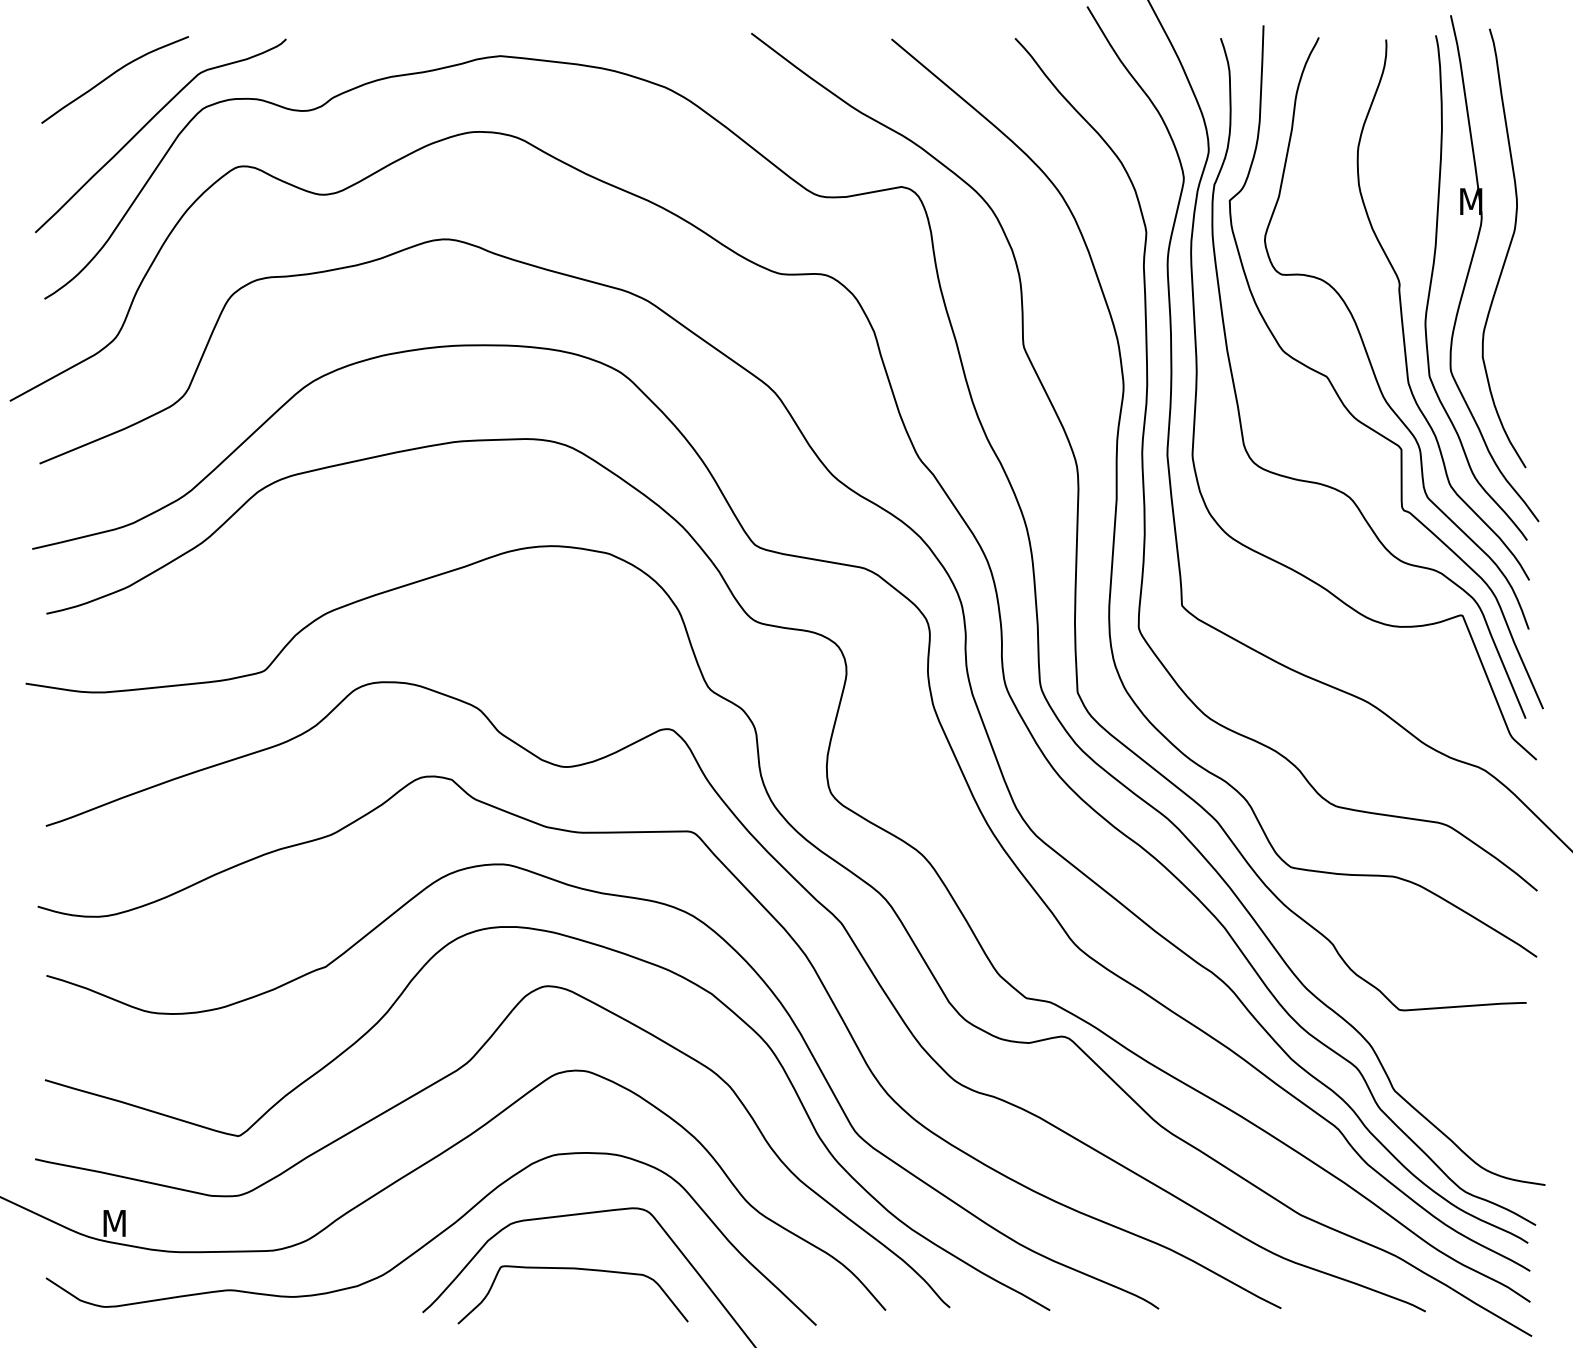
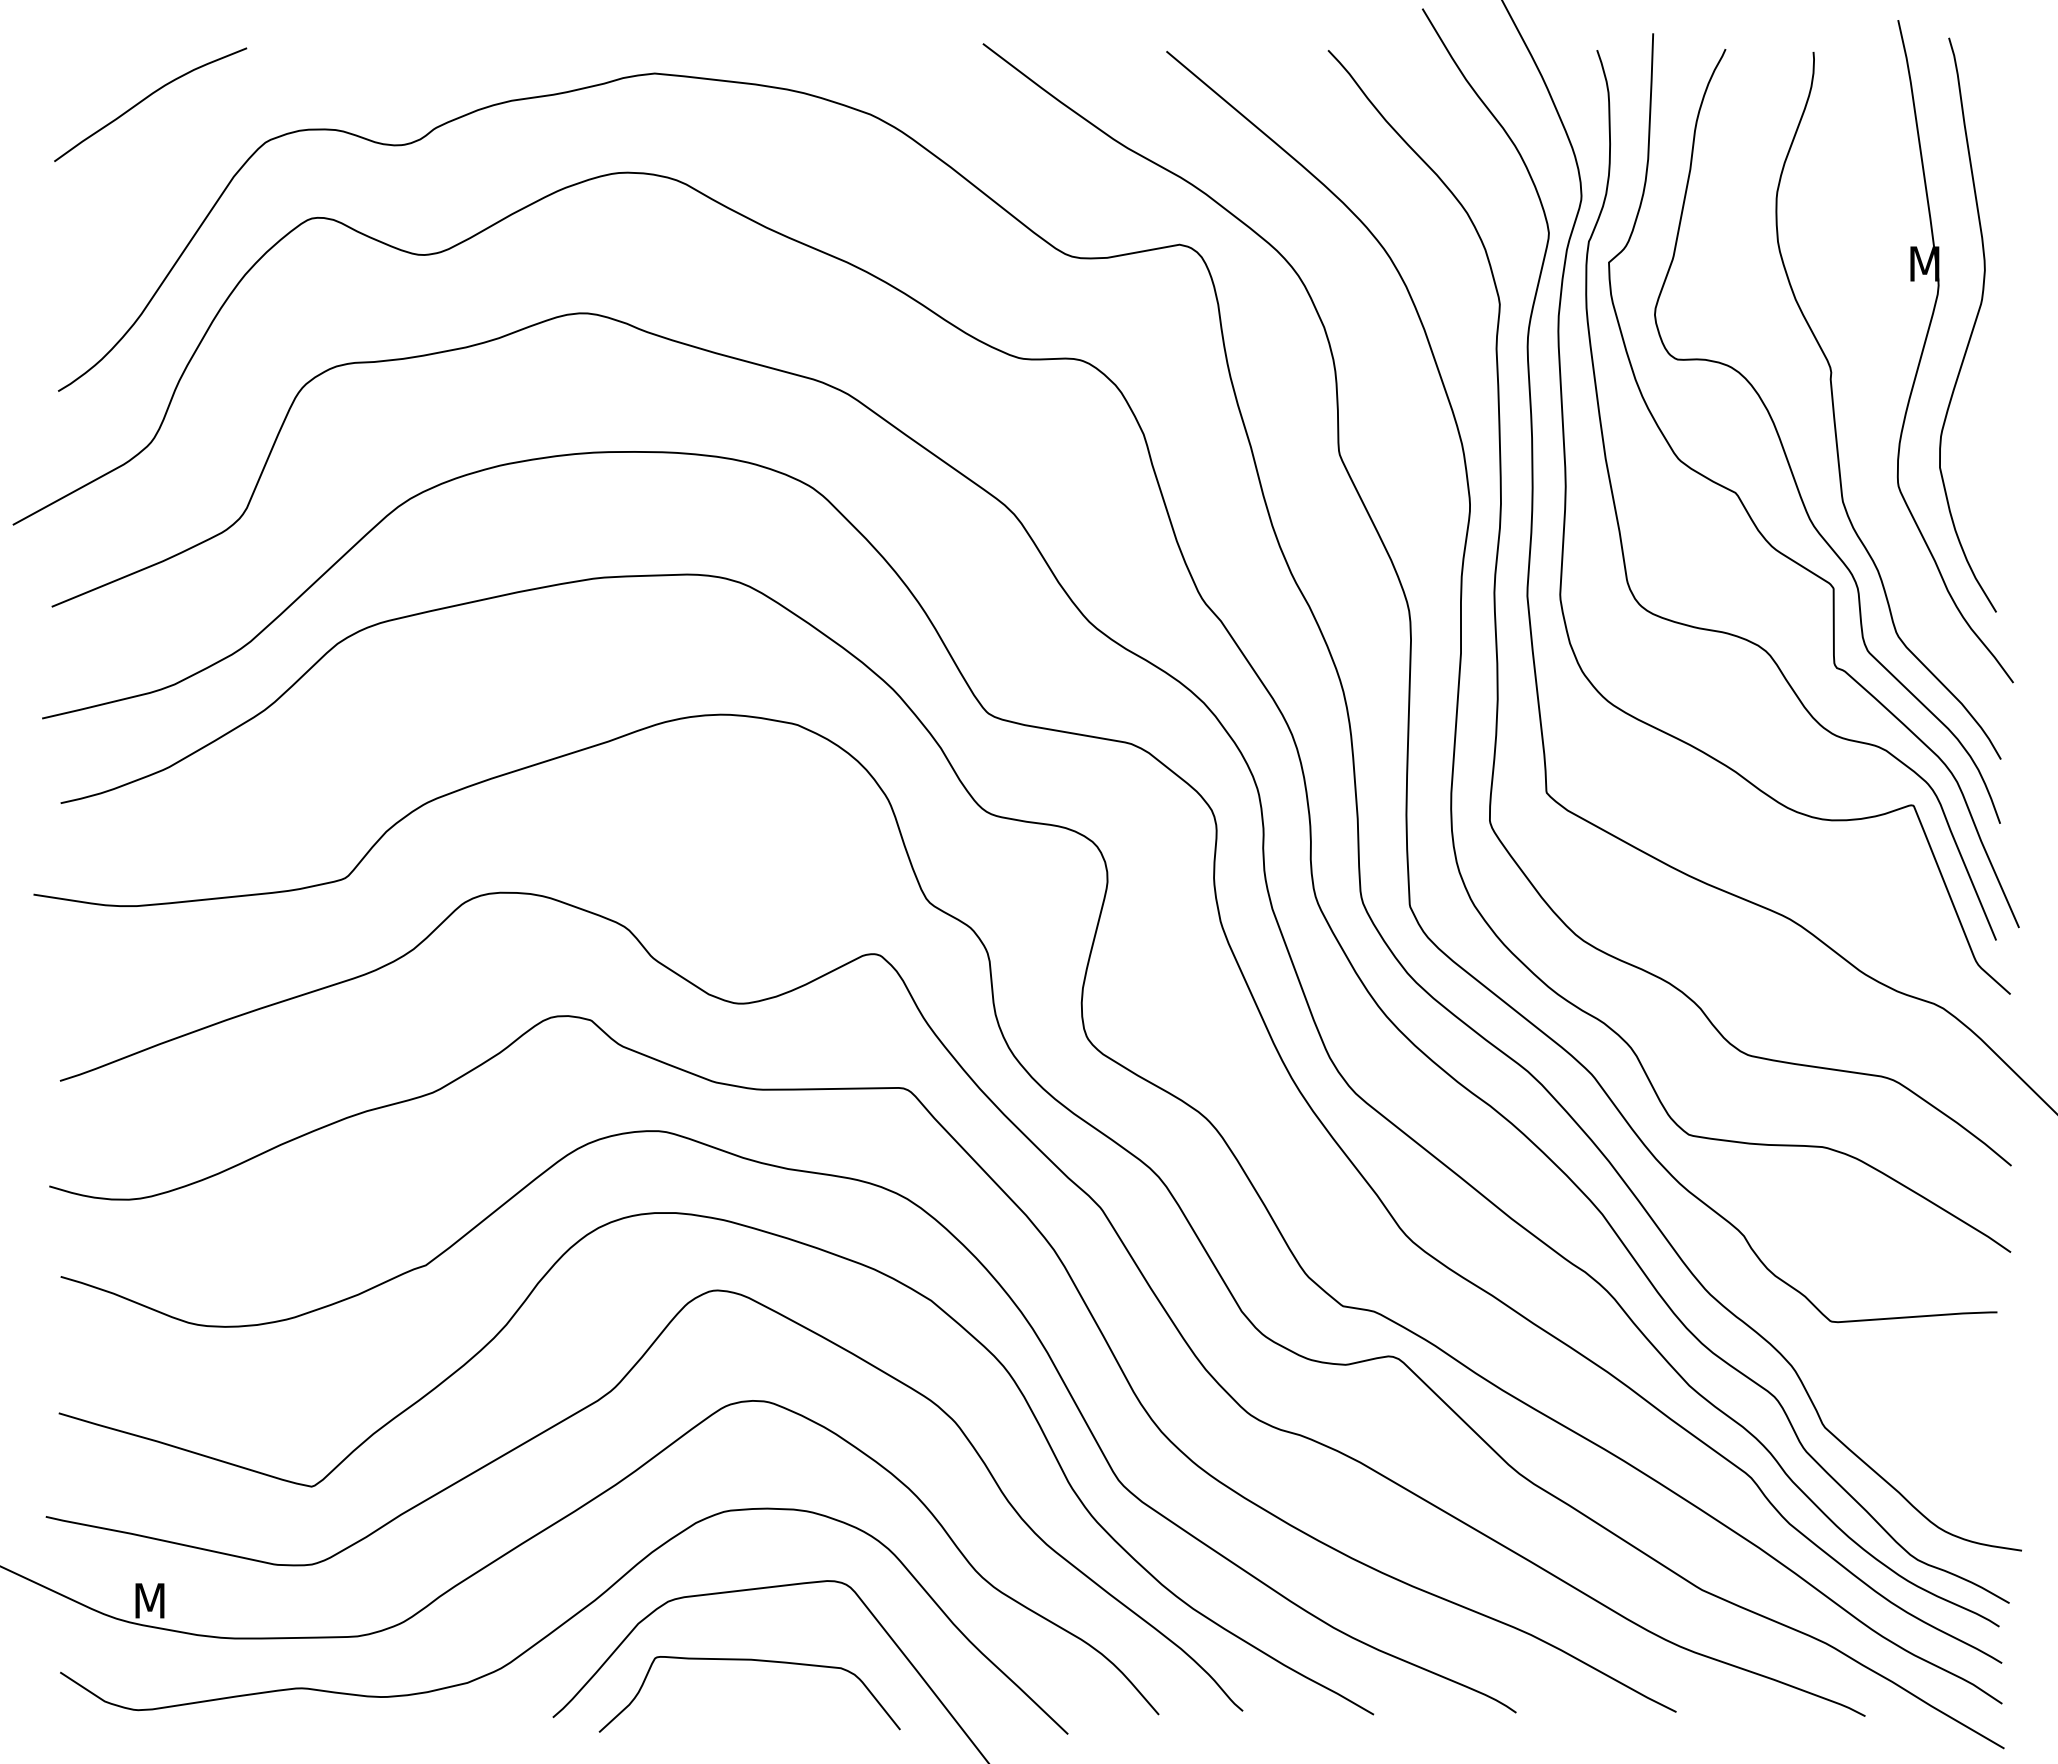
curve: (147, 124) -> (193, 162), removed
curve: (1431, 281) -> (1873, 368), removed

